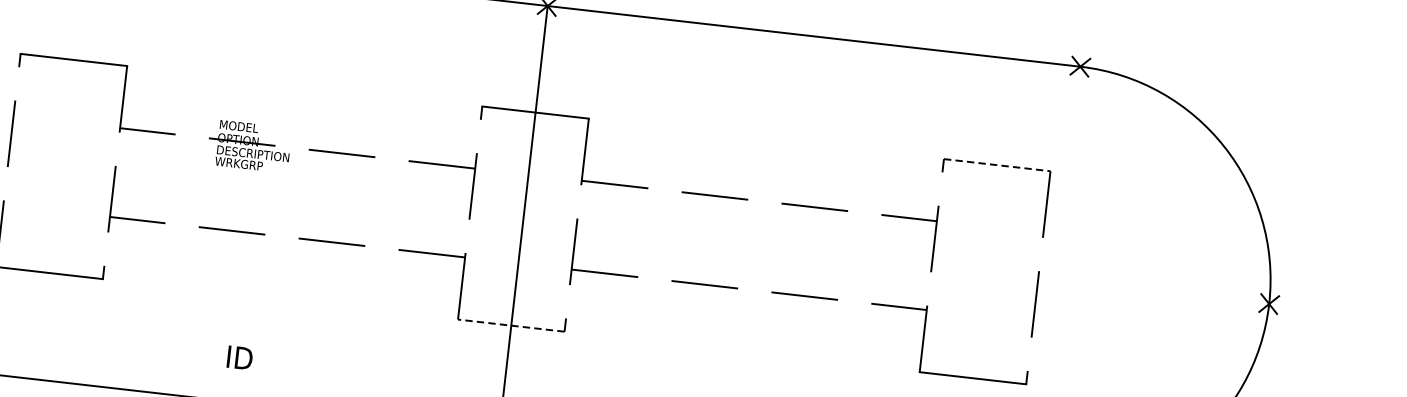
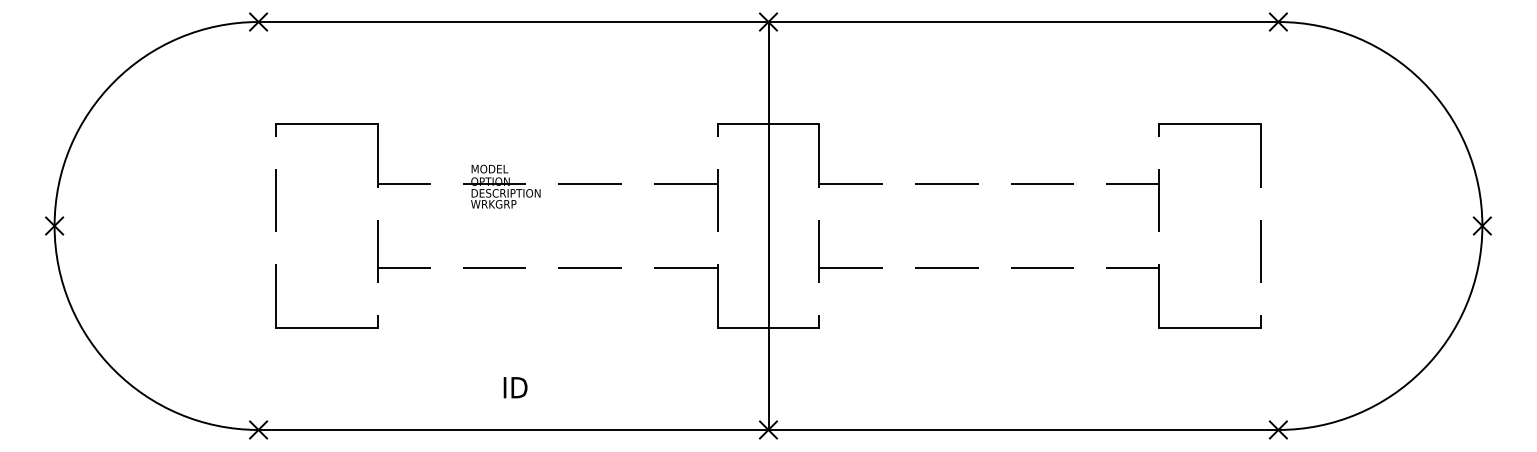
line: (997, 165) -> (1210, 124), dashed -> solid
line: (511, 325) -> (768, 327), dashed -> solid

